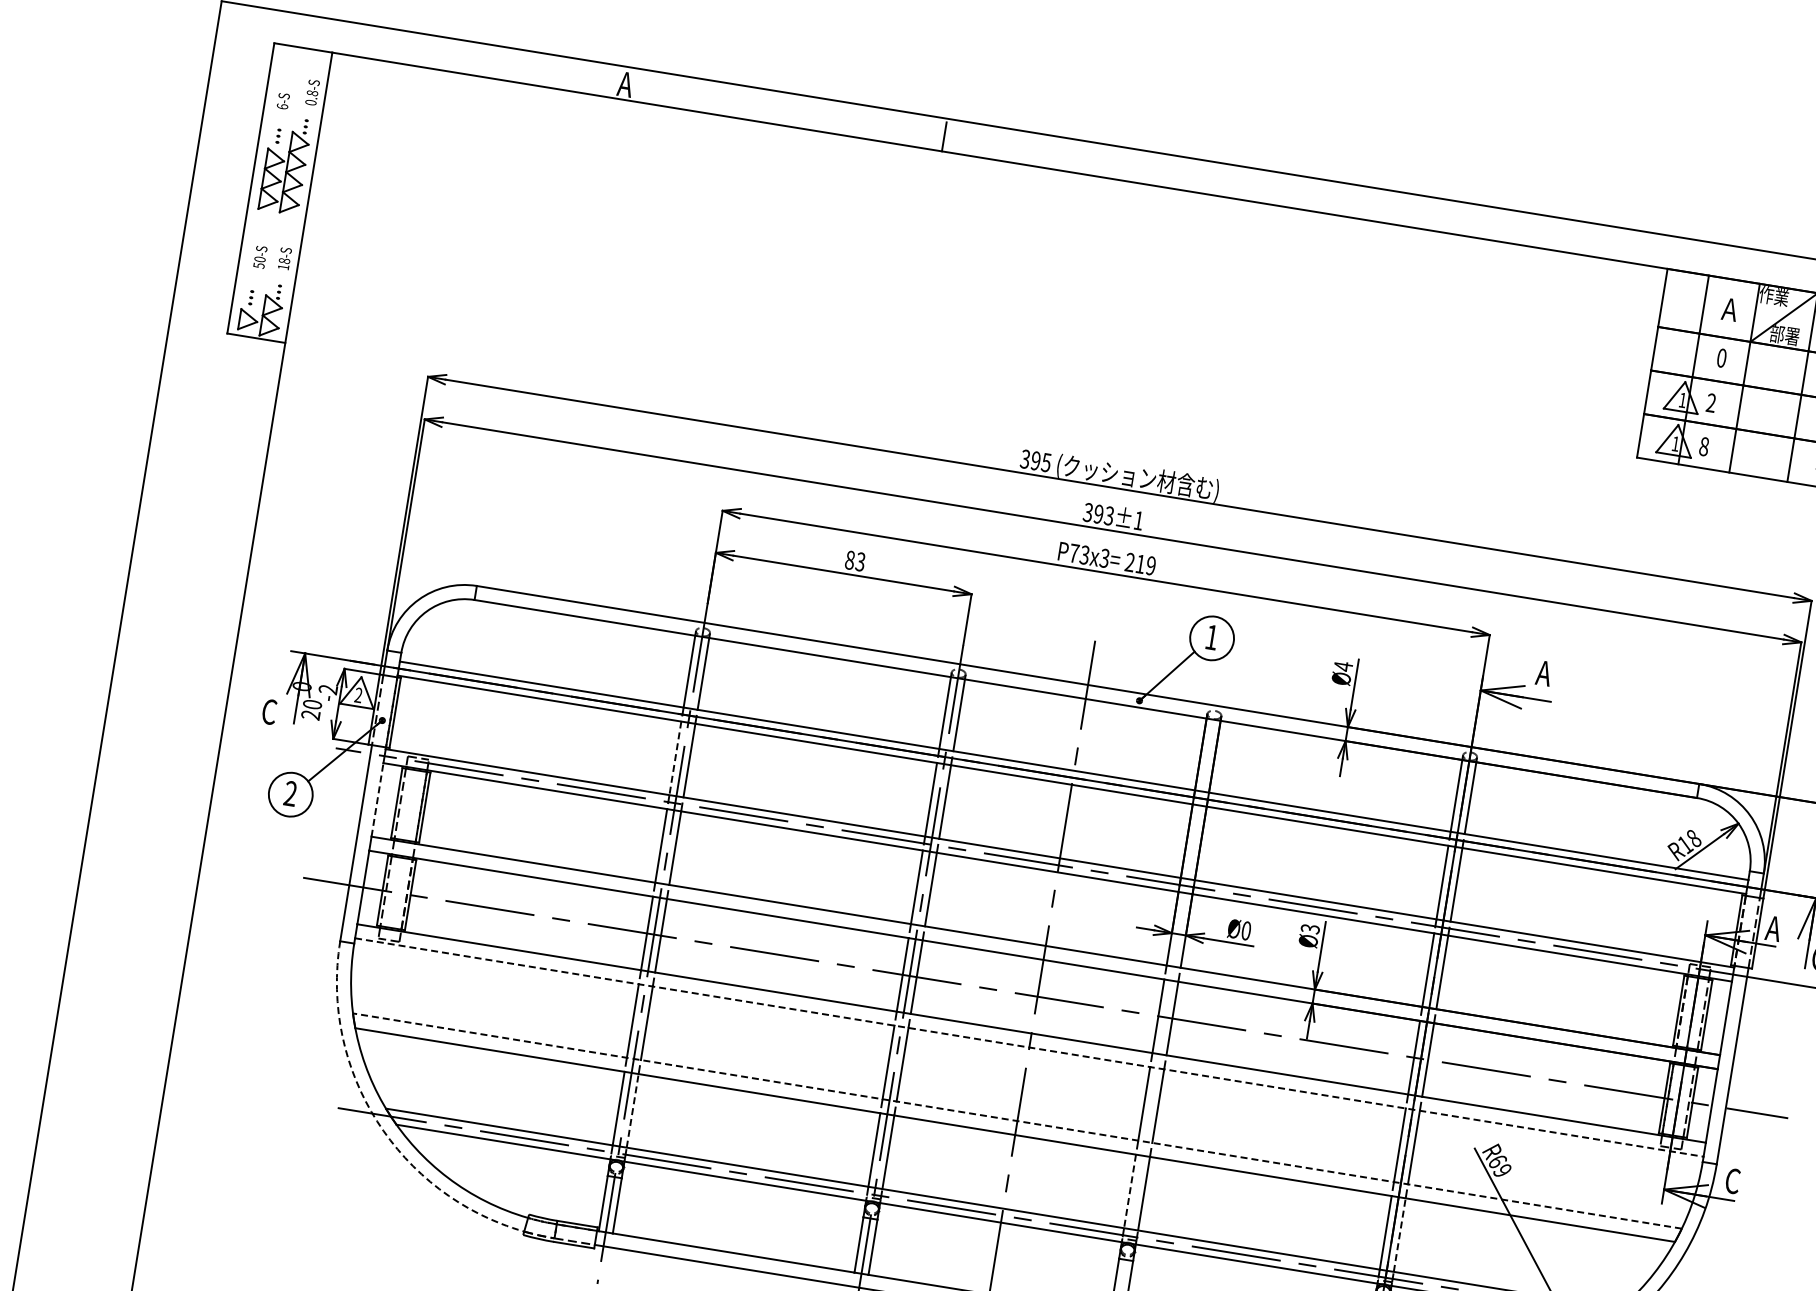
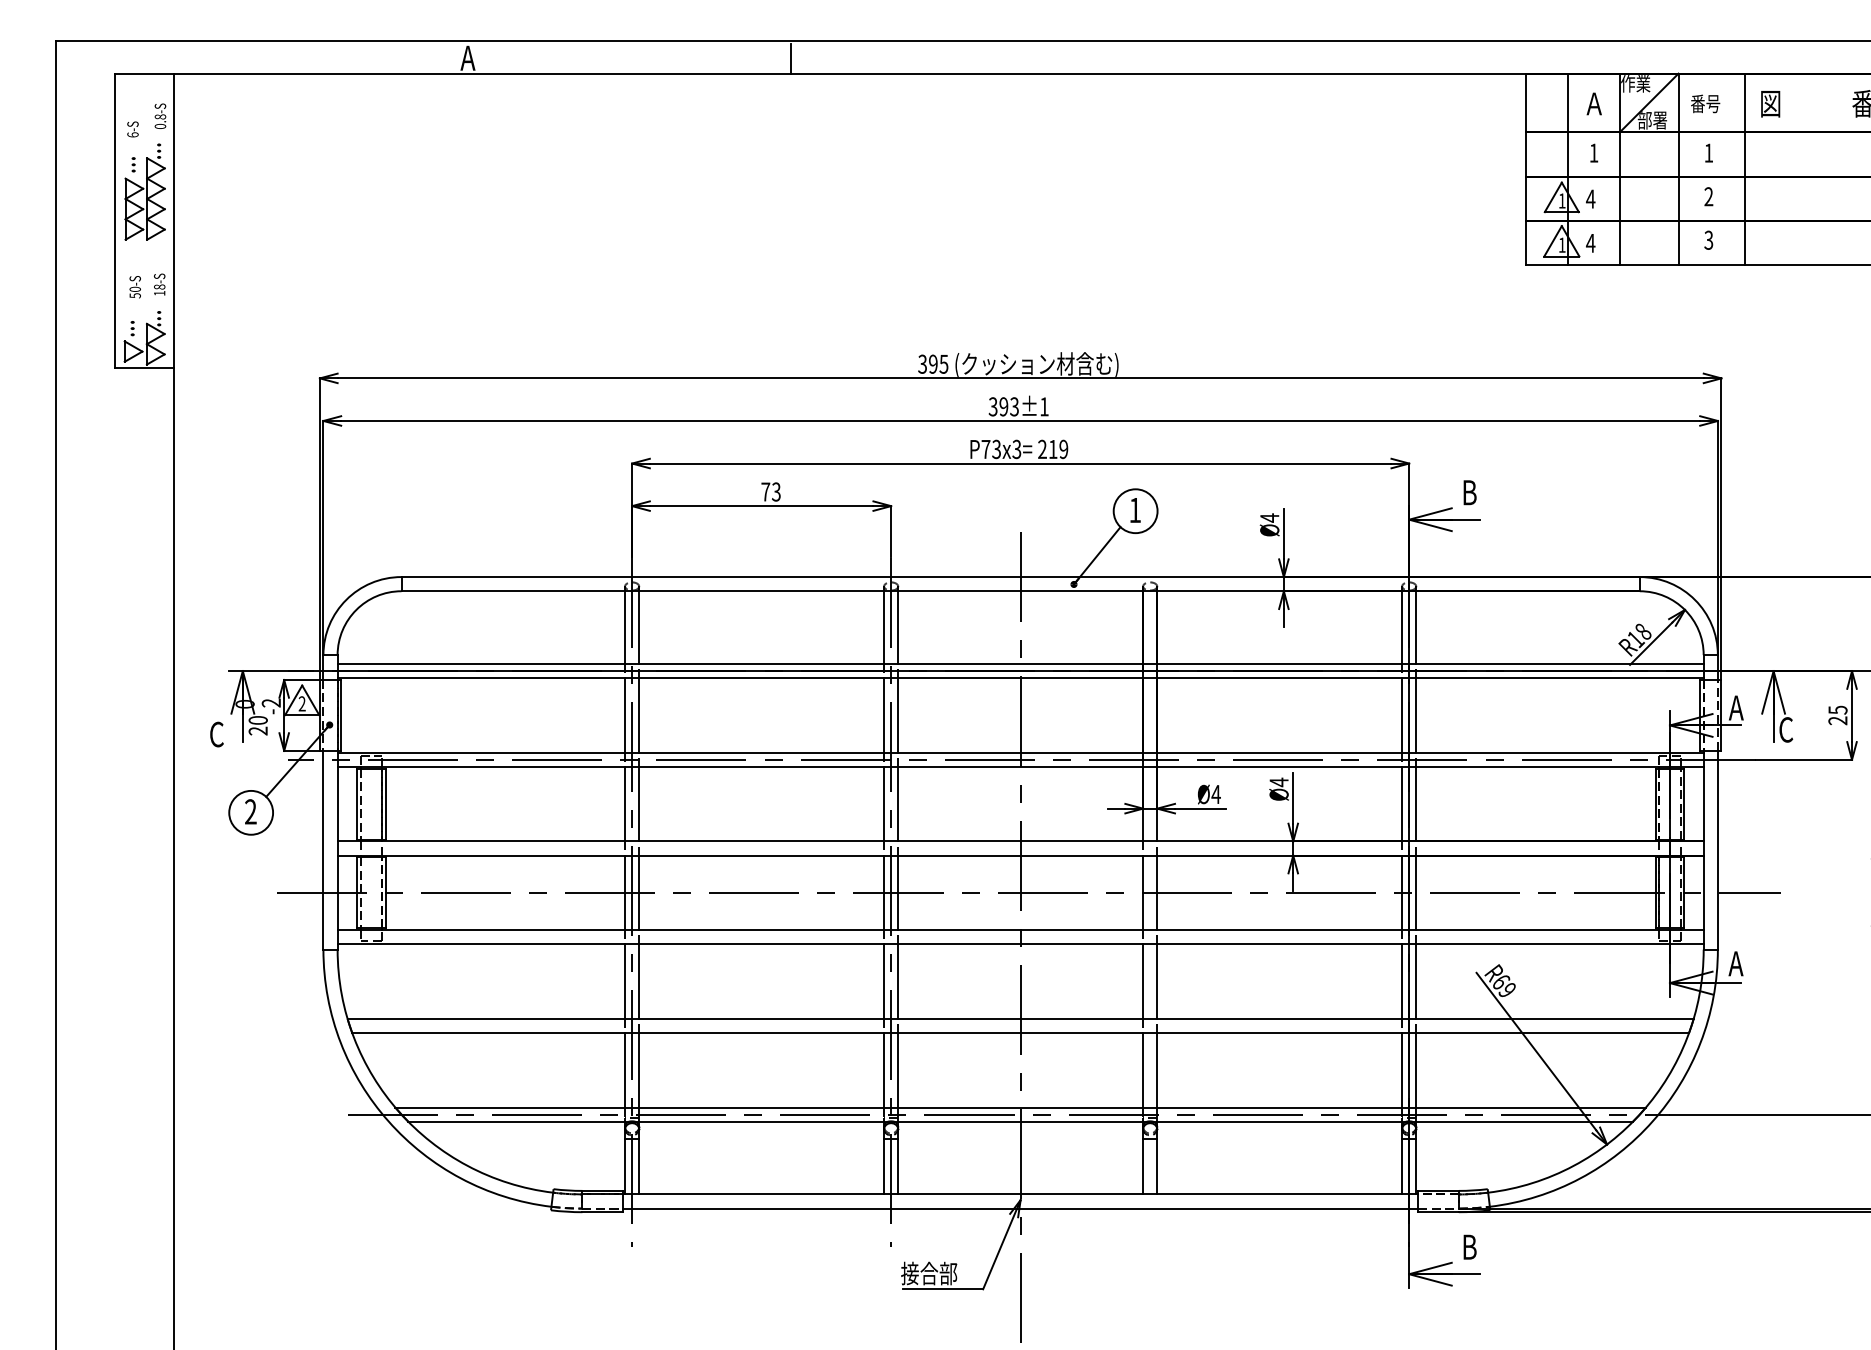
text: (1721, 357) -> (1593, 152), 0 -> 1
text: (1711, 402) -> (1590, 198), 2 -> 4
text: (1704, 445) -> (1590, 242), 8 -> 4
text: (849, 559) -> (765, 491), 83 -> 73
text: (1543, 673) -> (1468, 492), A -> B
line: (675, 758) -> (625, 715), dashed -> solid
line: (377, 799) -> (337, 803), dashed -> solid
text: (1309, 929) -> (1278, 782), Ø3 -> Ø4
text: (1245, 930) -> (1215, 794), Ø0 -> Ø4
line: (1030, 1047) -> (1021, 944), dashed -> solid
line: (633, 1110) -> (639, 1069), dashed -> solid
line: (1017, 1120) -> (1020, 1018), dashed -> solid
arc: (376, 1121) -> (388, 1121), dashed -> solid
text: (1731, 1180) -> (1735, 963), C -> A
line: (1130, 1191) -> (1143, 1070), dashed -> solid
line: (1400, 1234) -> (1416, 1069), dashed -> solid

